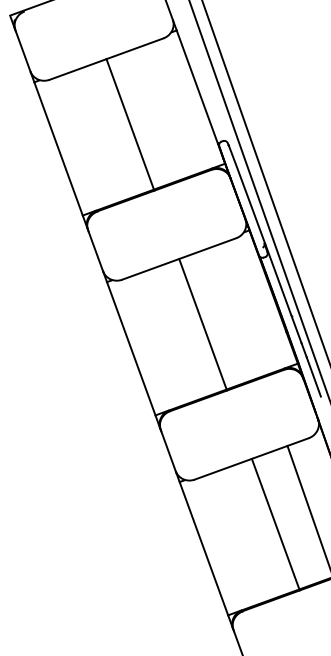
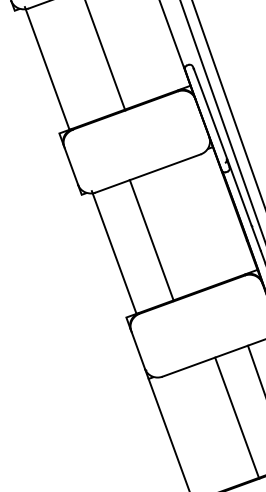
line: (58, 148) -> (47, 68), moved
line: (203, 324) -> (152, 240), moved
line: (131, 348) -> (114, 252), moved

